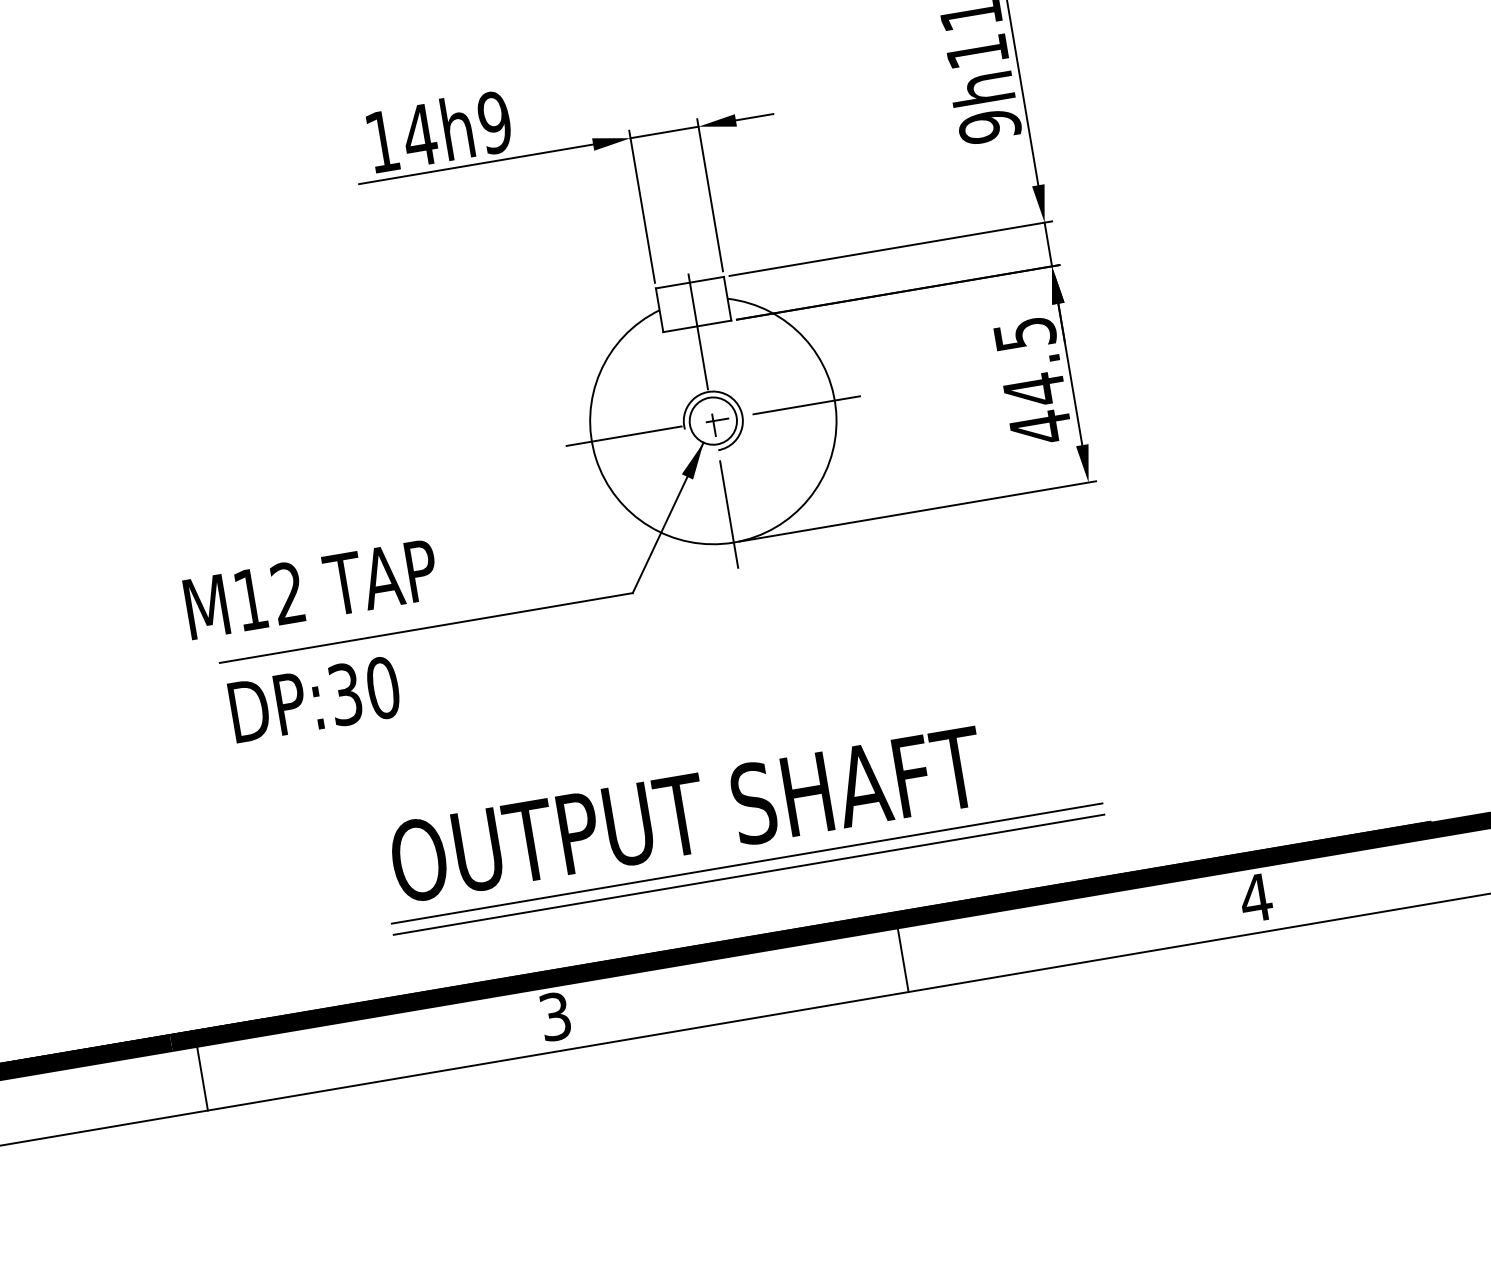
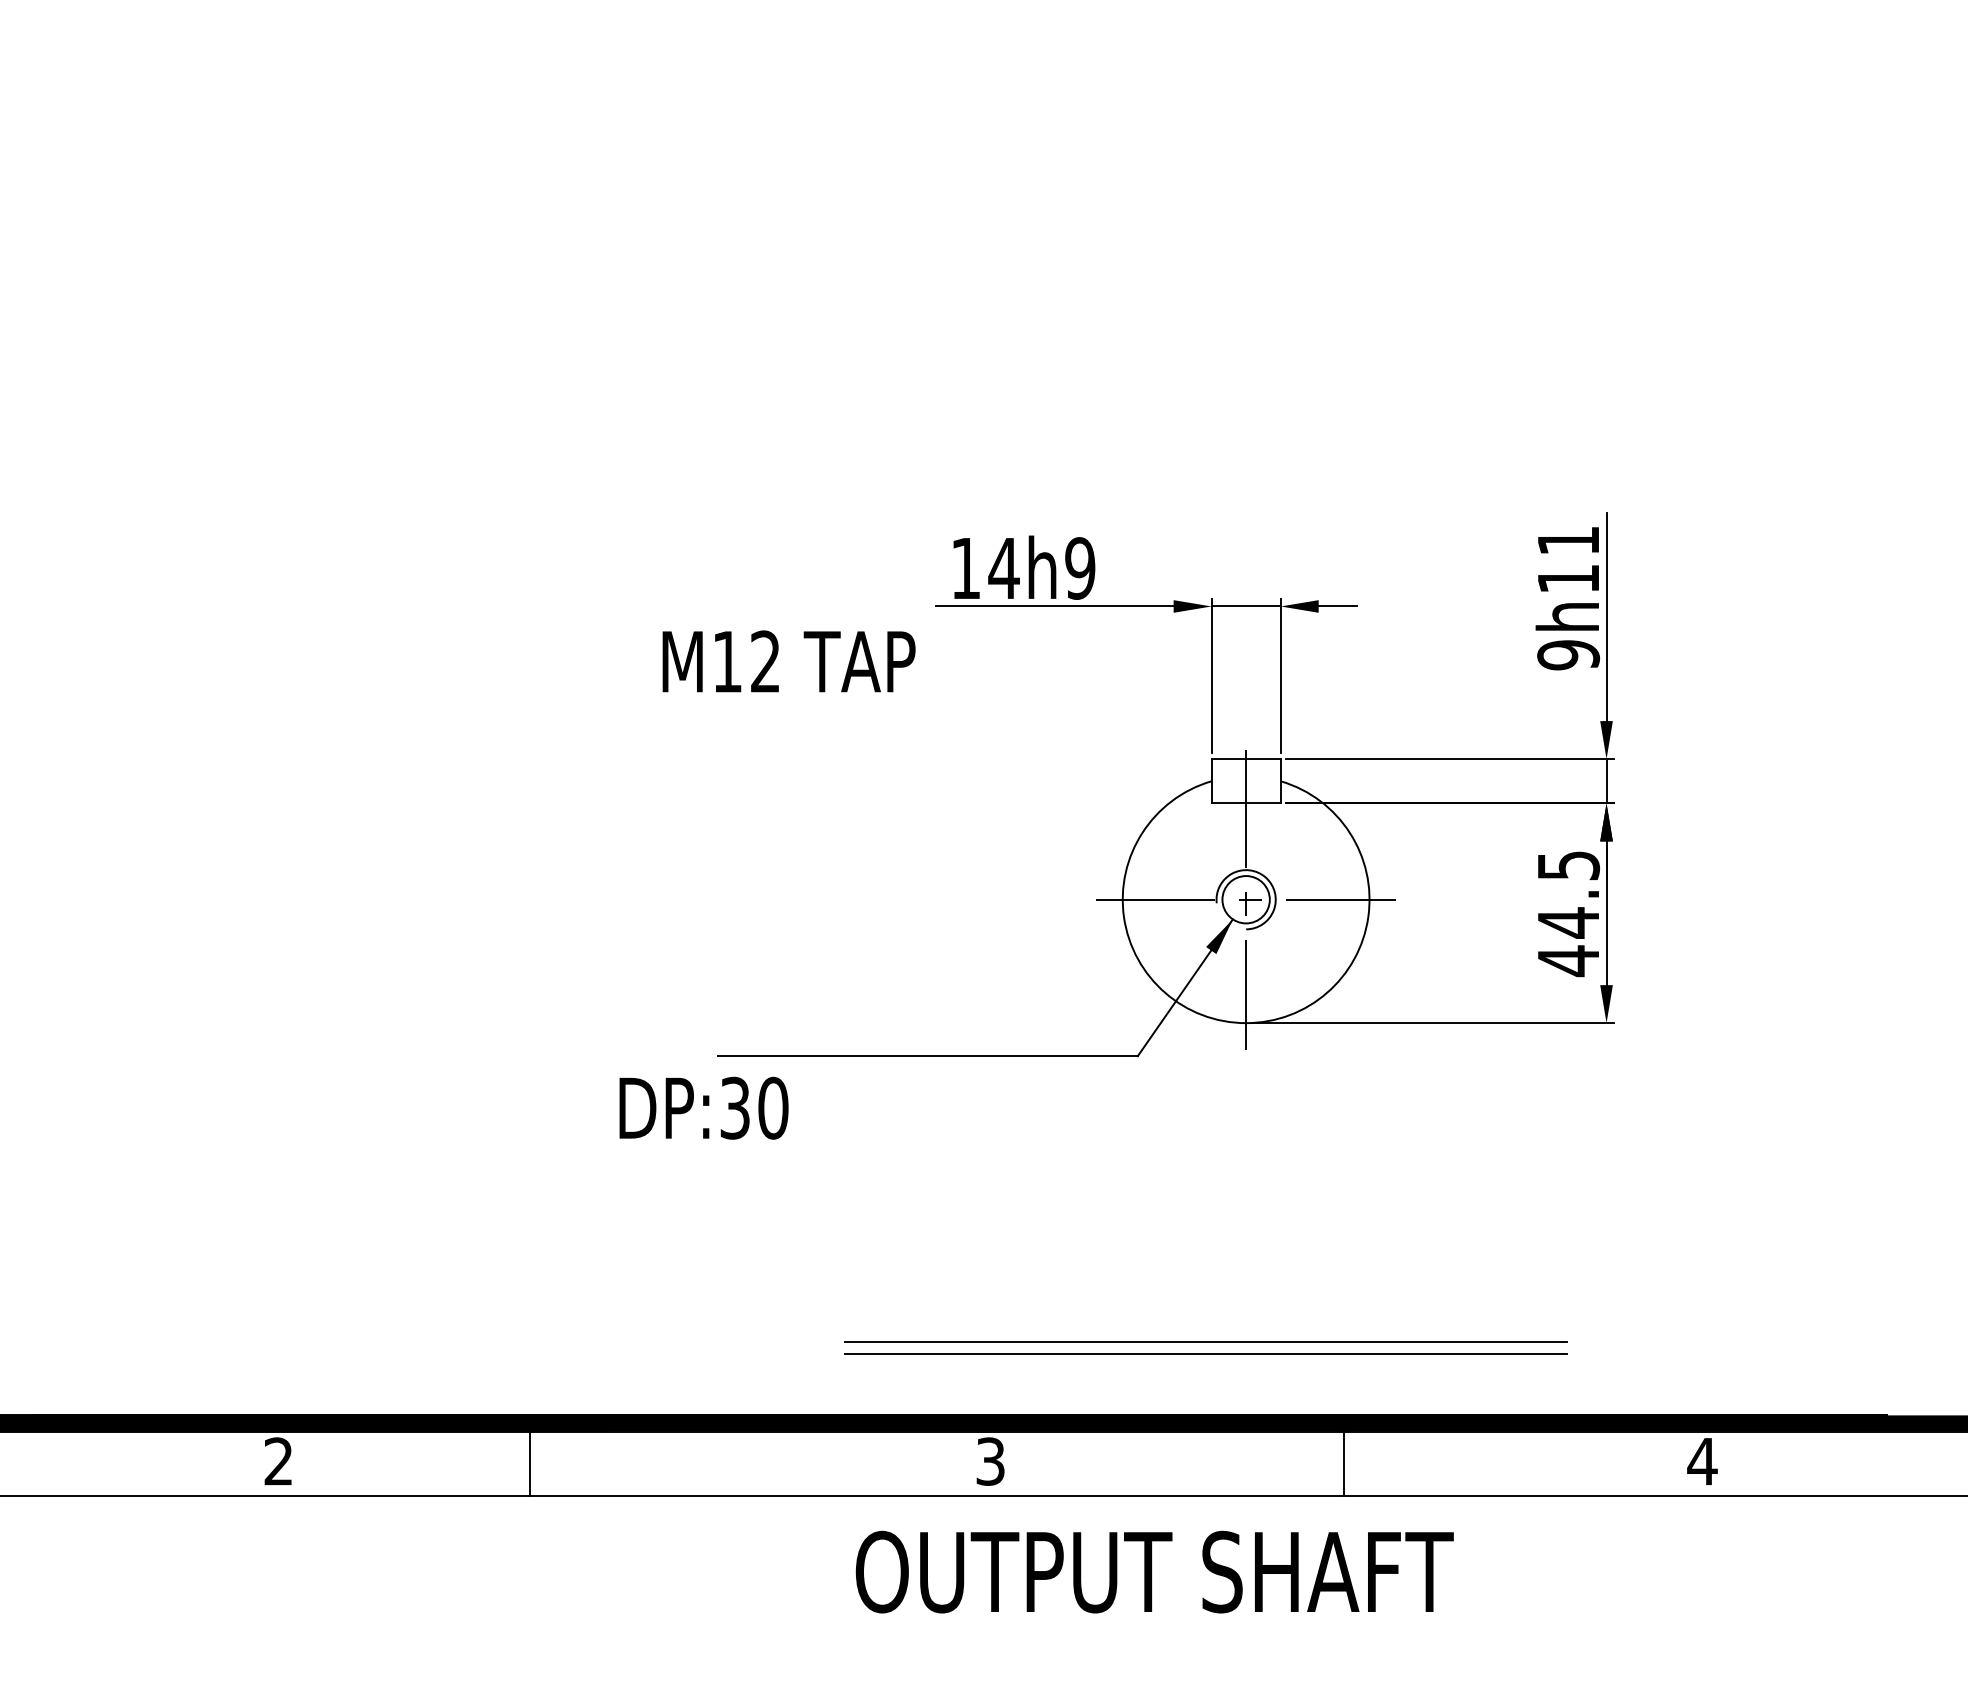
text: (310, 589) -> (788, 661), moved
text: (314, 698) -> (703, 1107), moved
text: (687, 814) -> (1154, 1571), moved
line: (202, 1078) -> (529, 1463), moved

